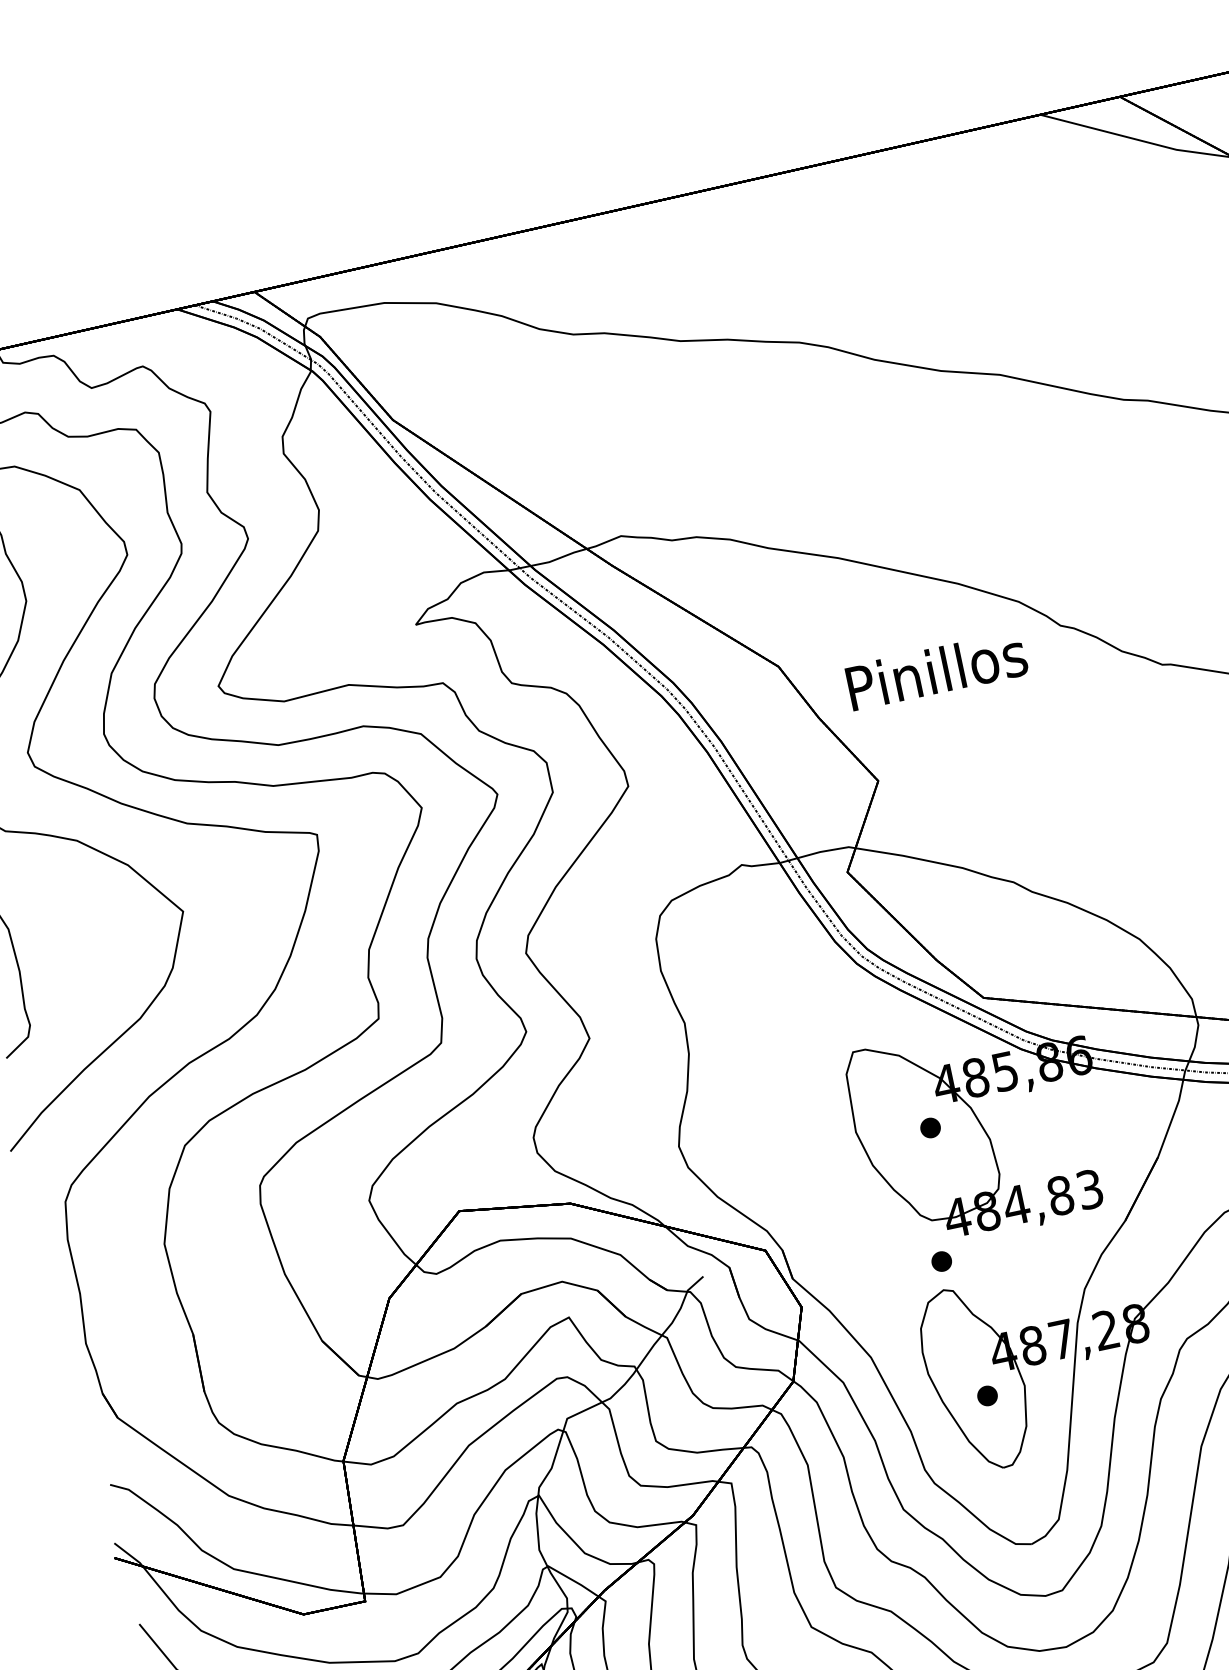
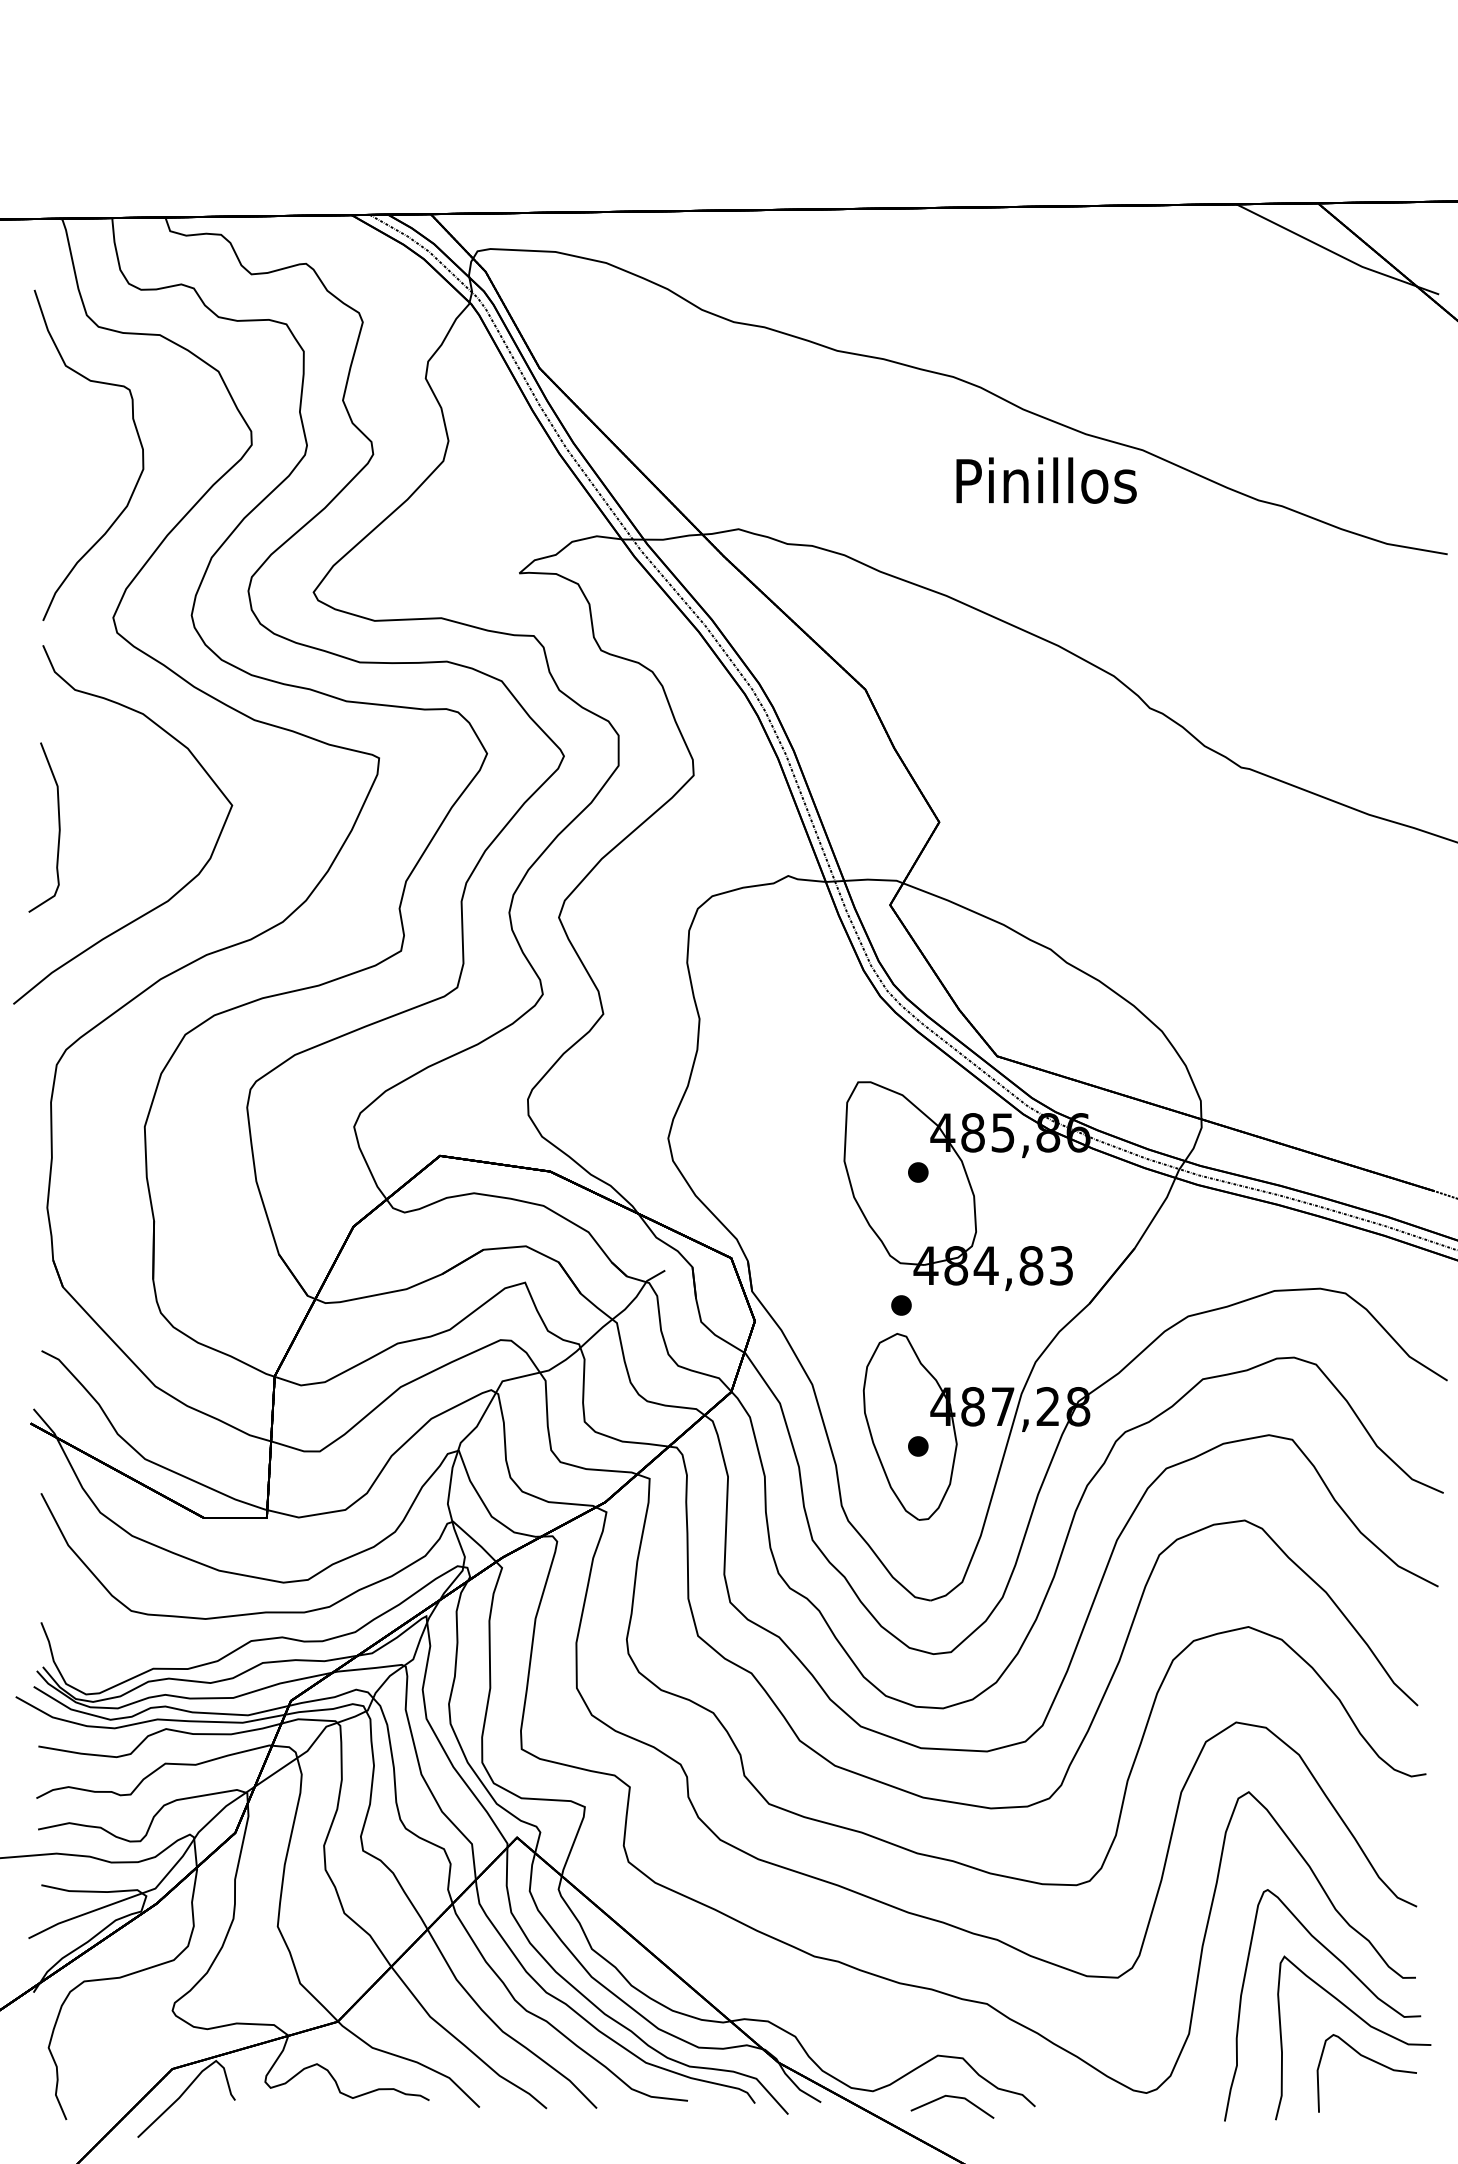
text: (936, 670) -> (1046, 480), moved

